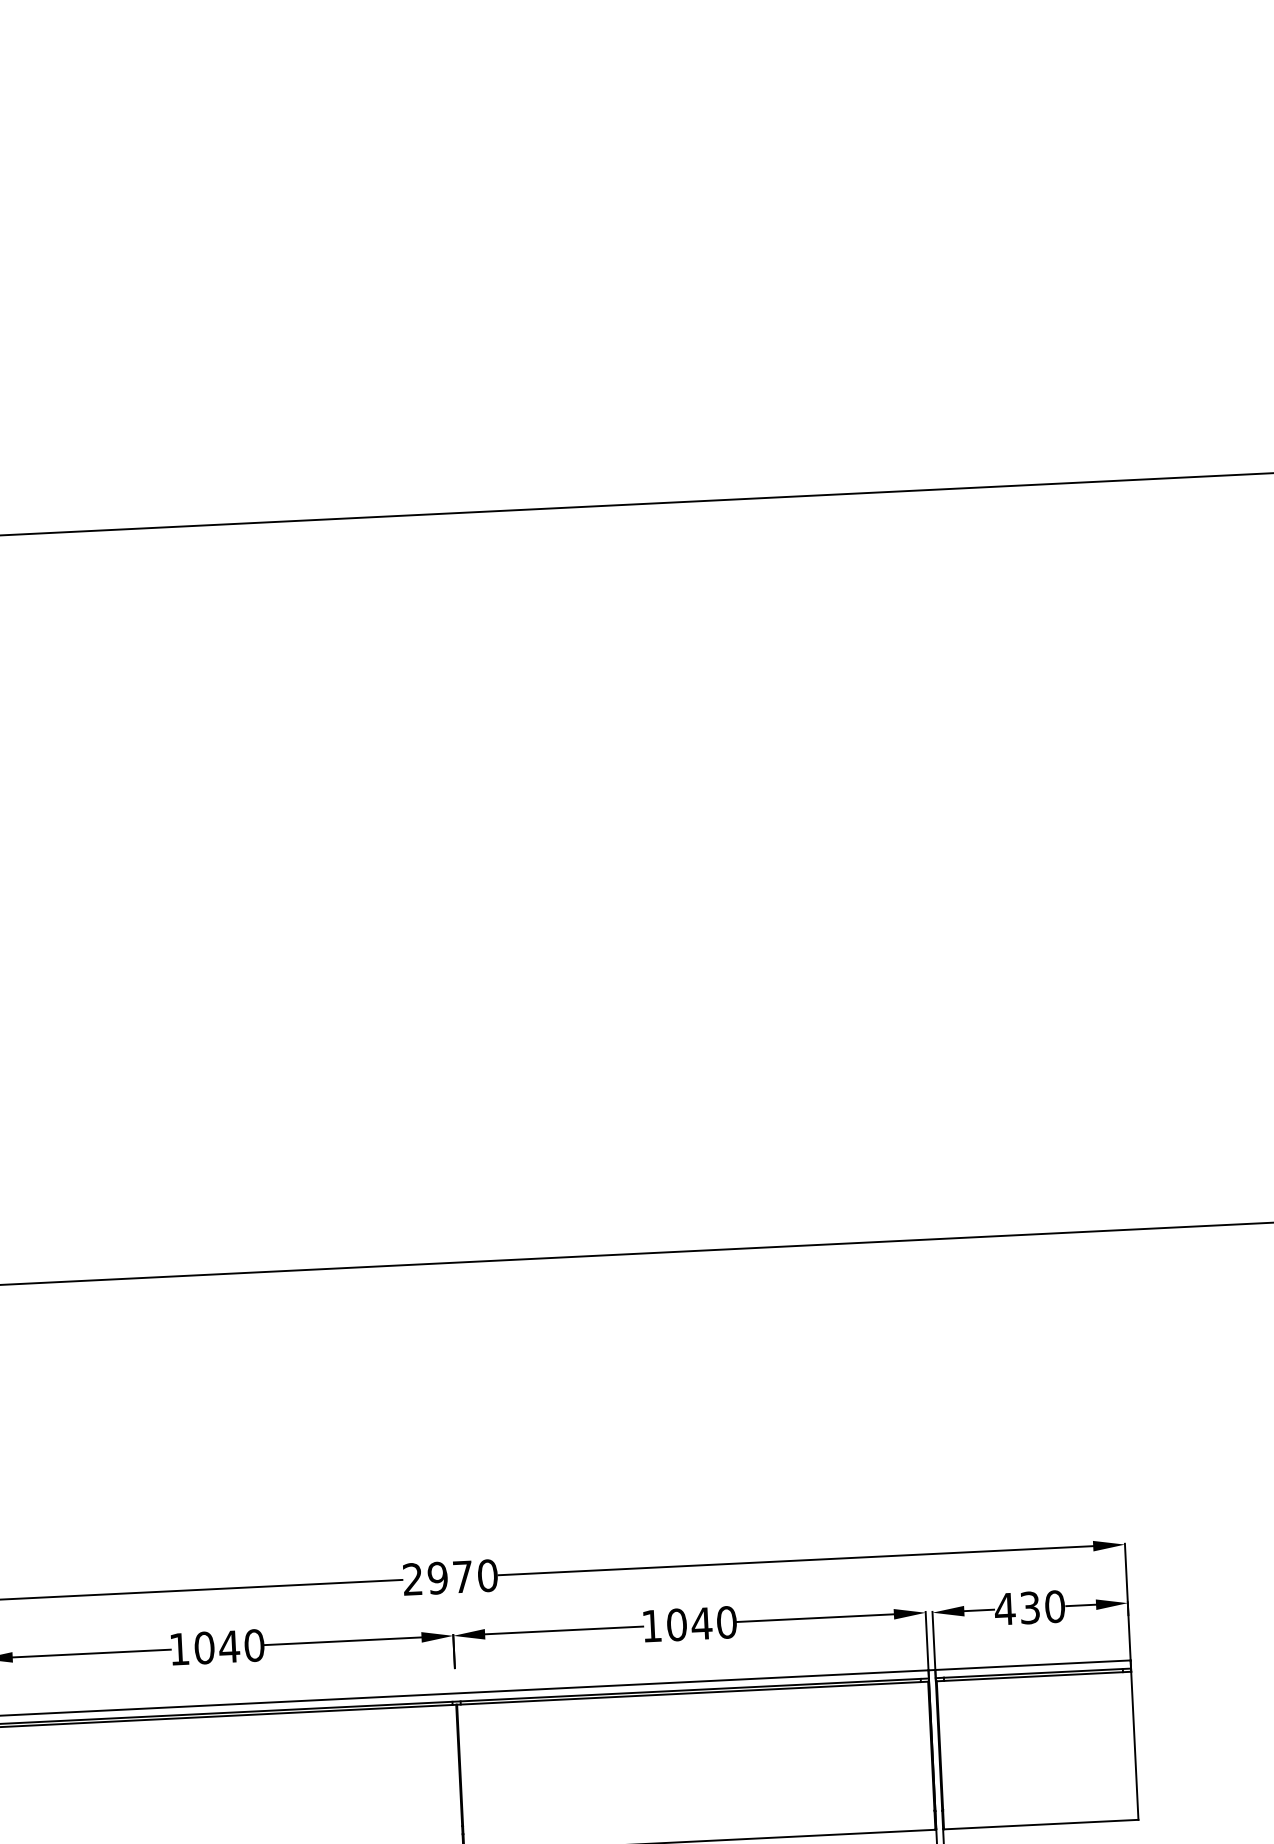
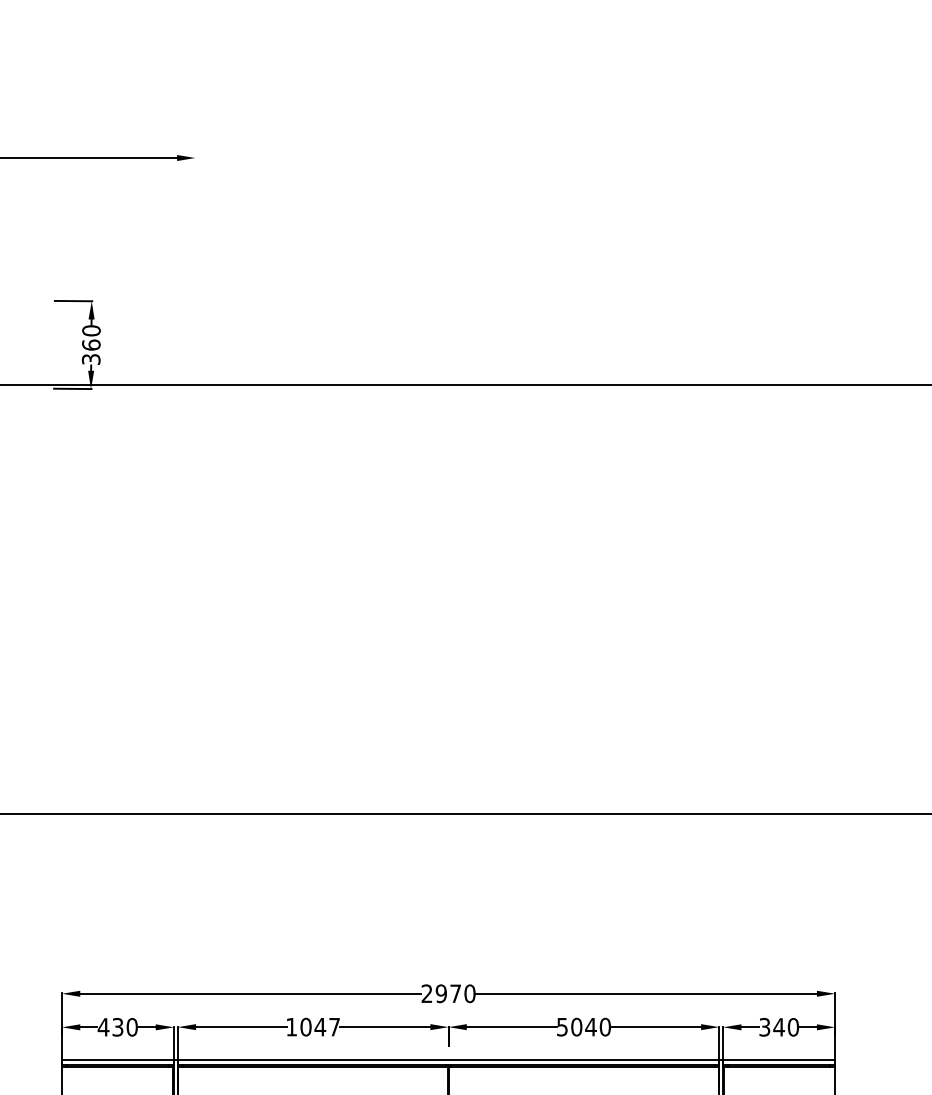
text: (1016, 1607) -> (771, 1026), 430 -> 340
text: (652, 1626) -> (562, 1027), 1040 -> 5040
text: (254, 1644) -> (334, 1026), 1040 -> 1047

